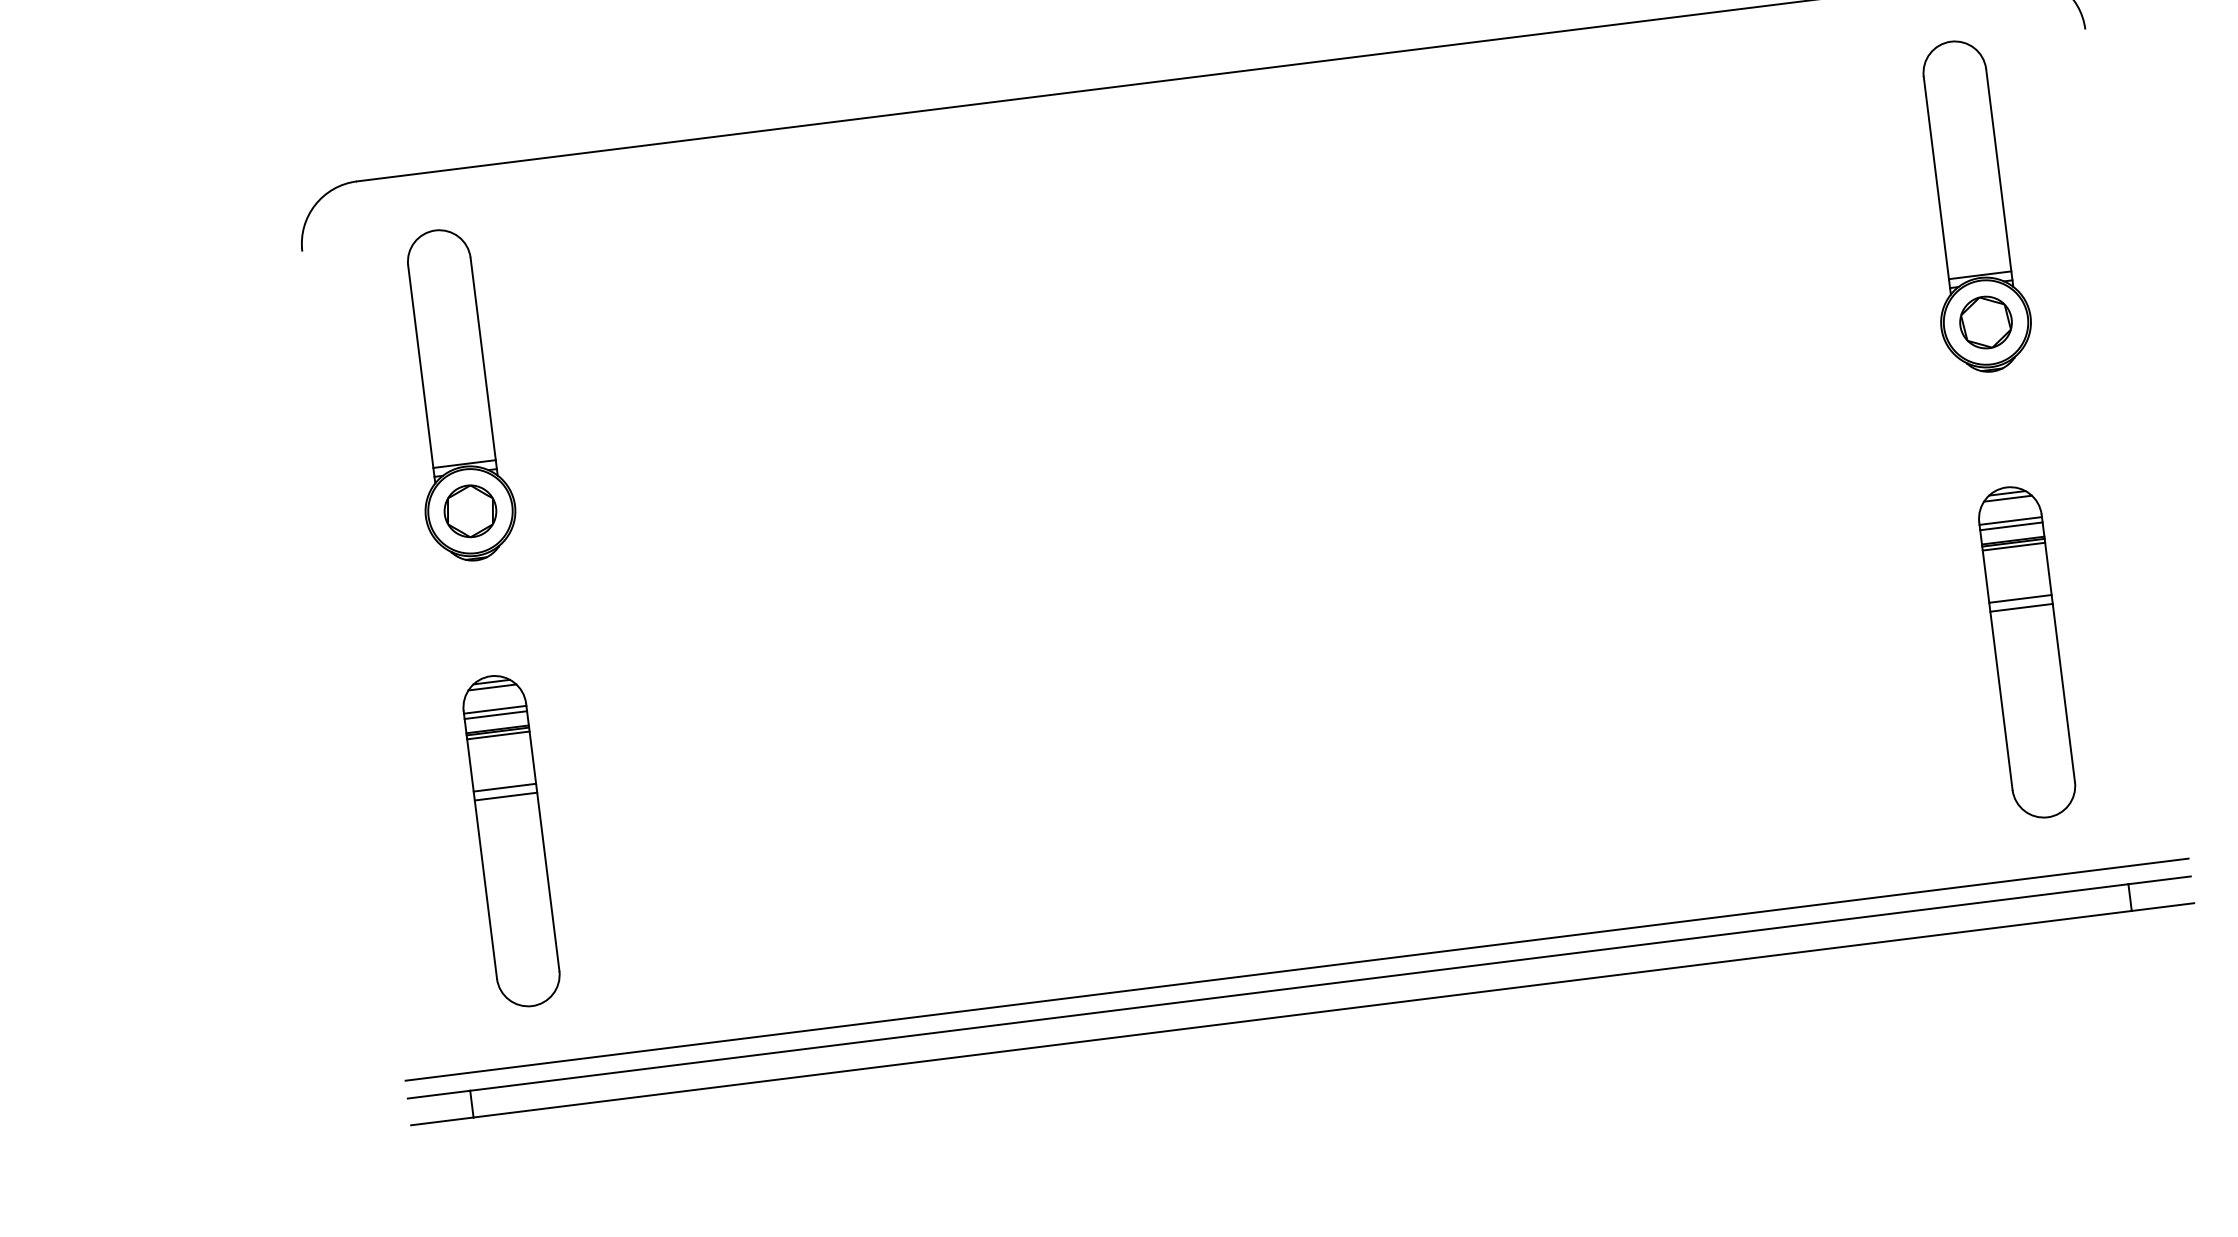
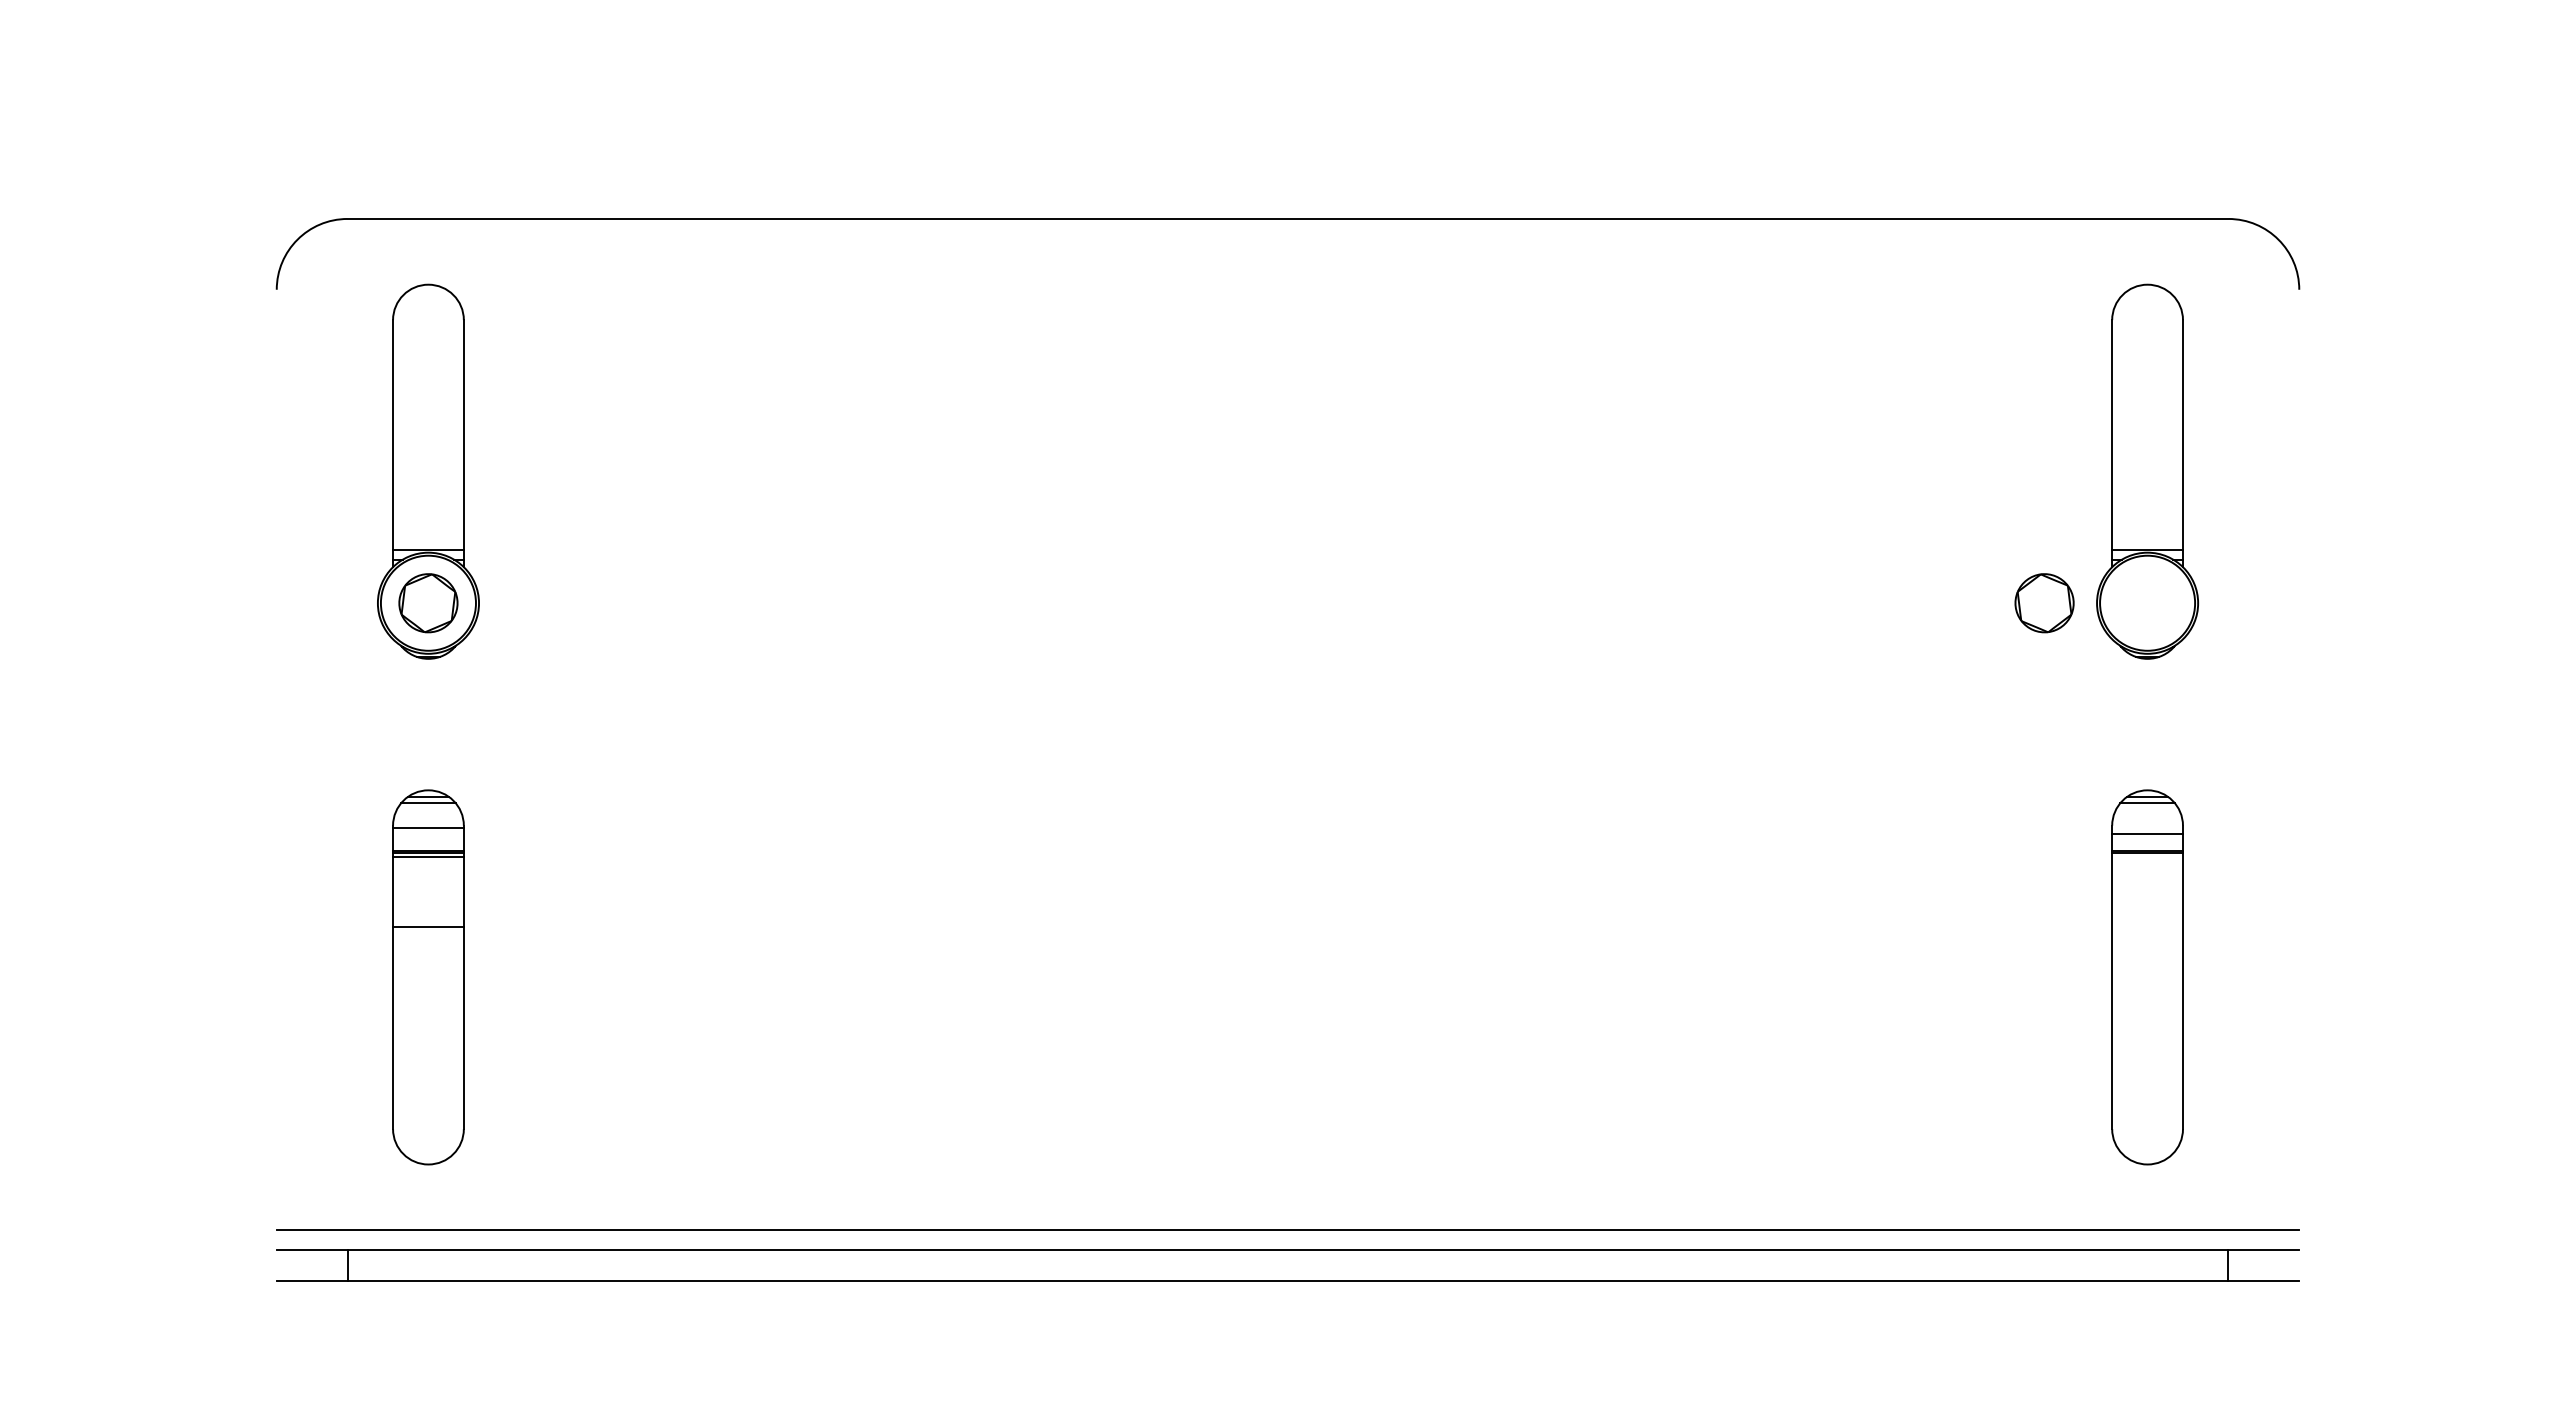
part: (1985, 322) -> (2044, 603), moved
line: (2010, 521) -> (2147, 828), removed
line: (2013, 546) -> (2147, 857), removed
line: (2020, 598) -> (2147, 916), removed
line: (2021, 607) -> (2147, 926), removed
line: (495, 715) -> (428, 834), removed
line: (504, 787) -> (428, 916), removed

